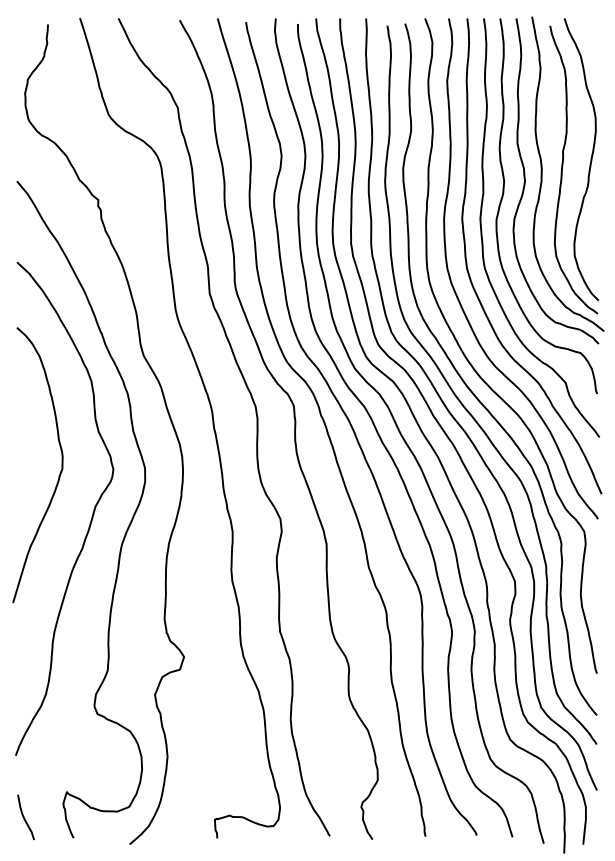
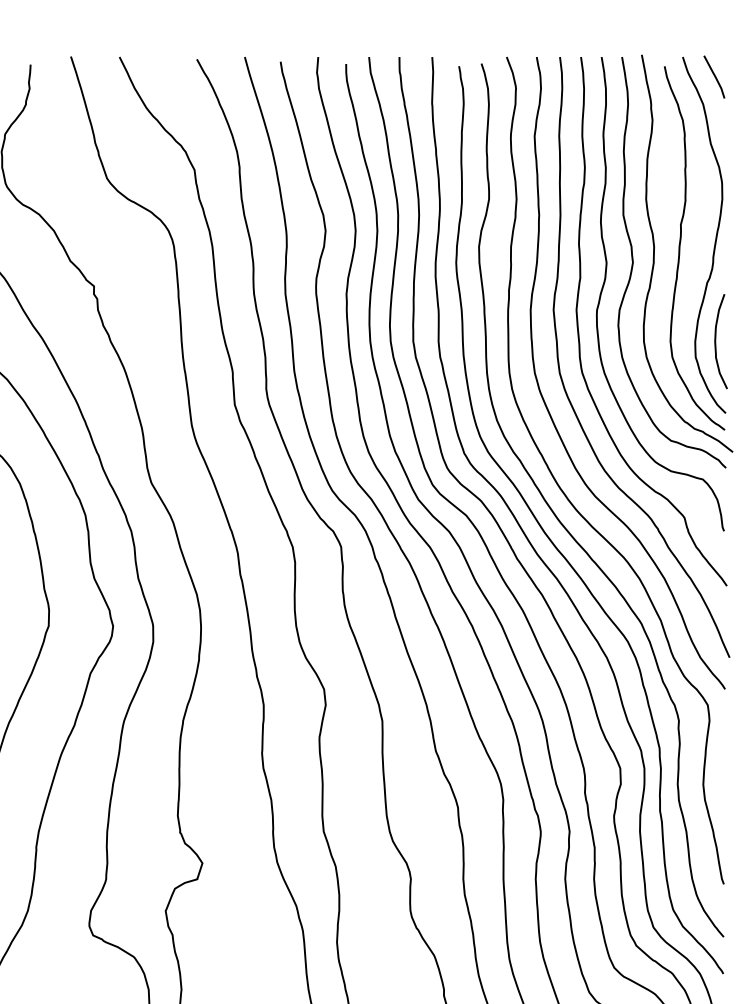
line: (589, 34) -> (714, 77), added
curve: (591, 243) -> (716, 341), added

